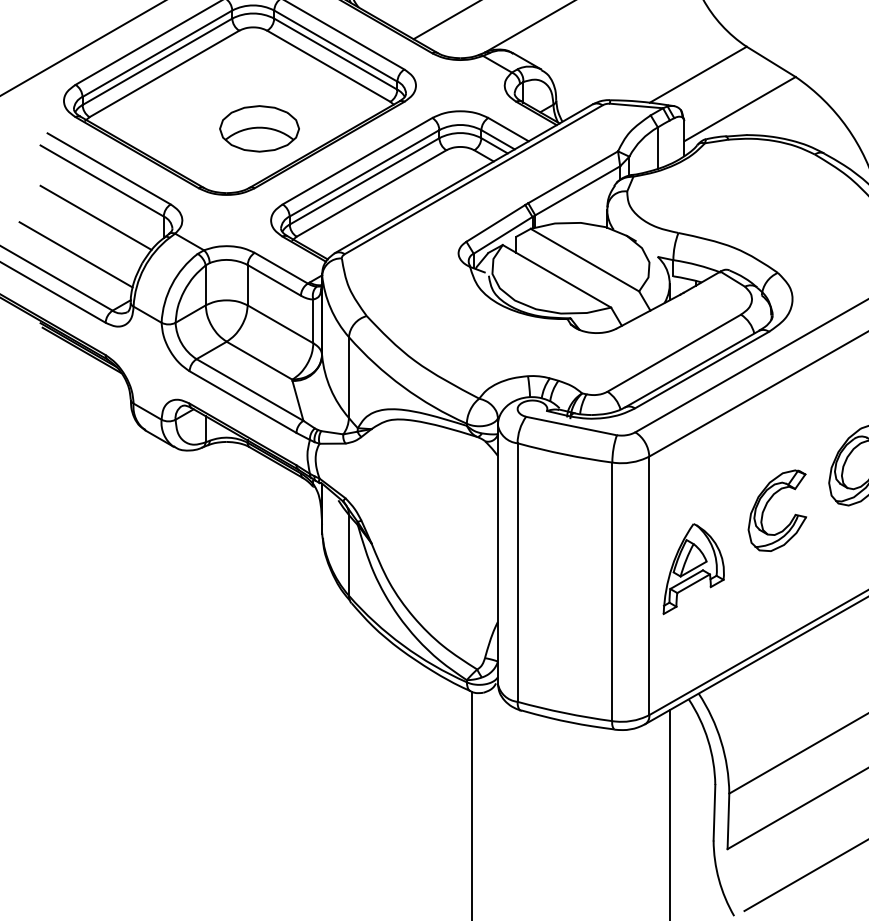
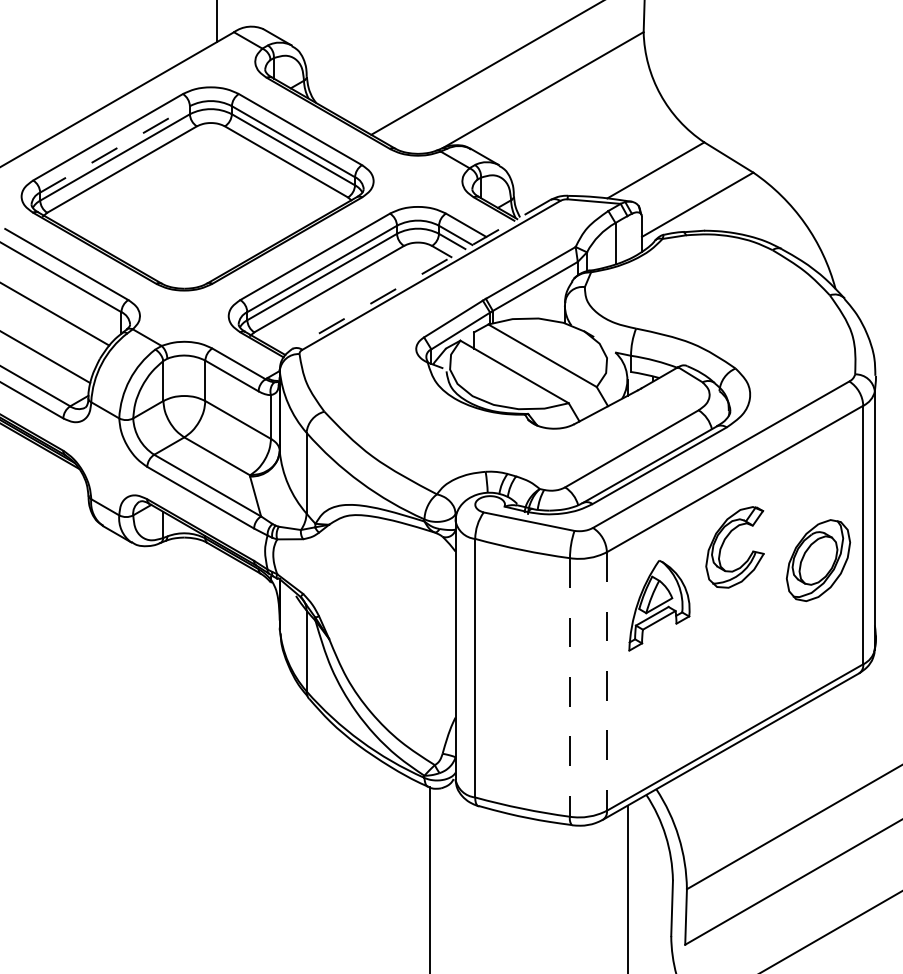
line: (157, 53) -> (115, 149), solid -> dashed
part: (258, 128) -> (216, 224), removed
line: (463, 178) -> (421, 274), solid -> dashed
part: (766, 505) -> (724, 542), moved
part: (693, 568) -> (659, 605), moved
line: (648, 586) -> (606, 682), solid -> dashed
line: (611, 592) -> (569, 688), solid -> dashed

